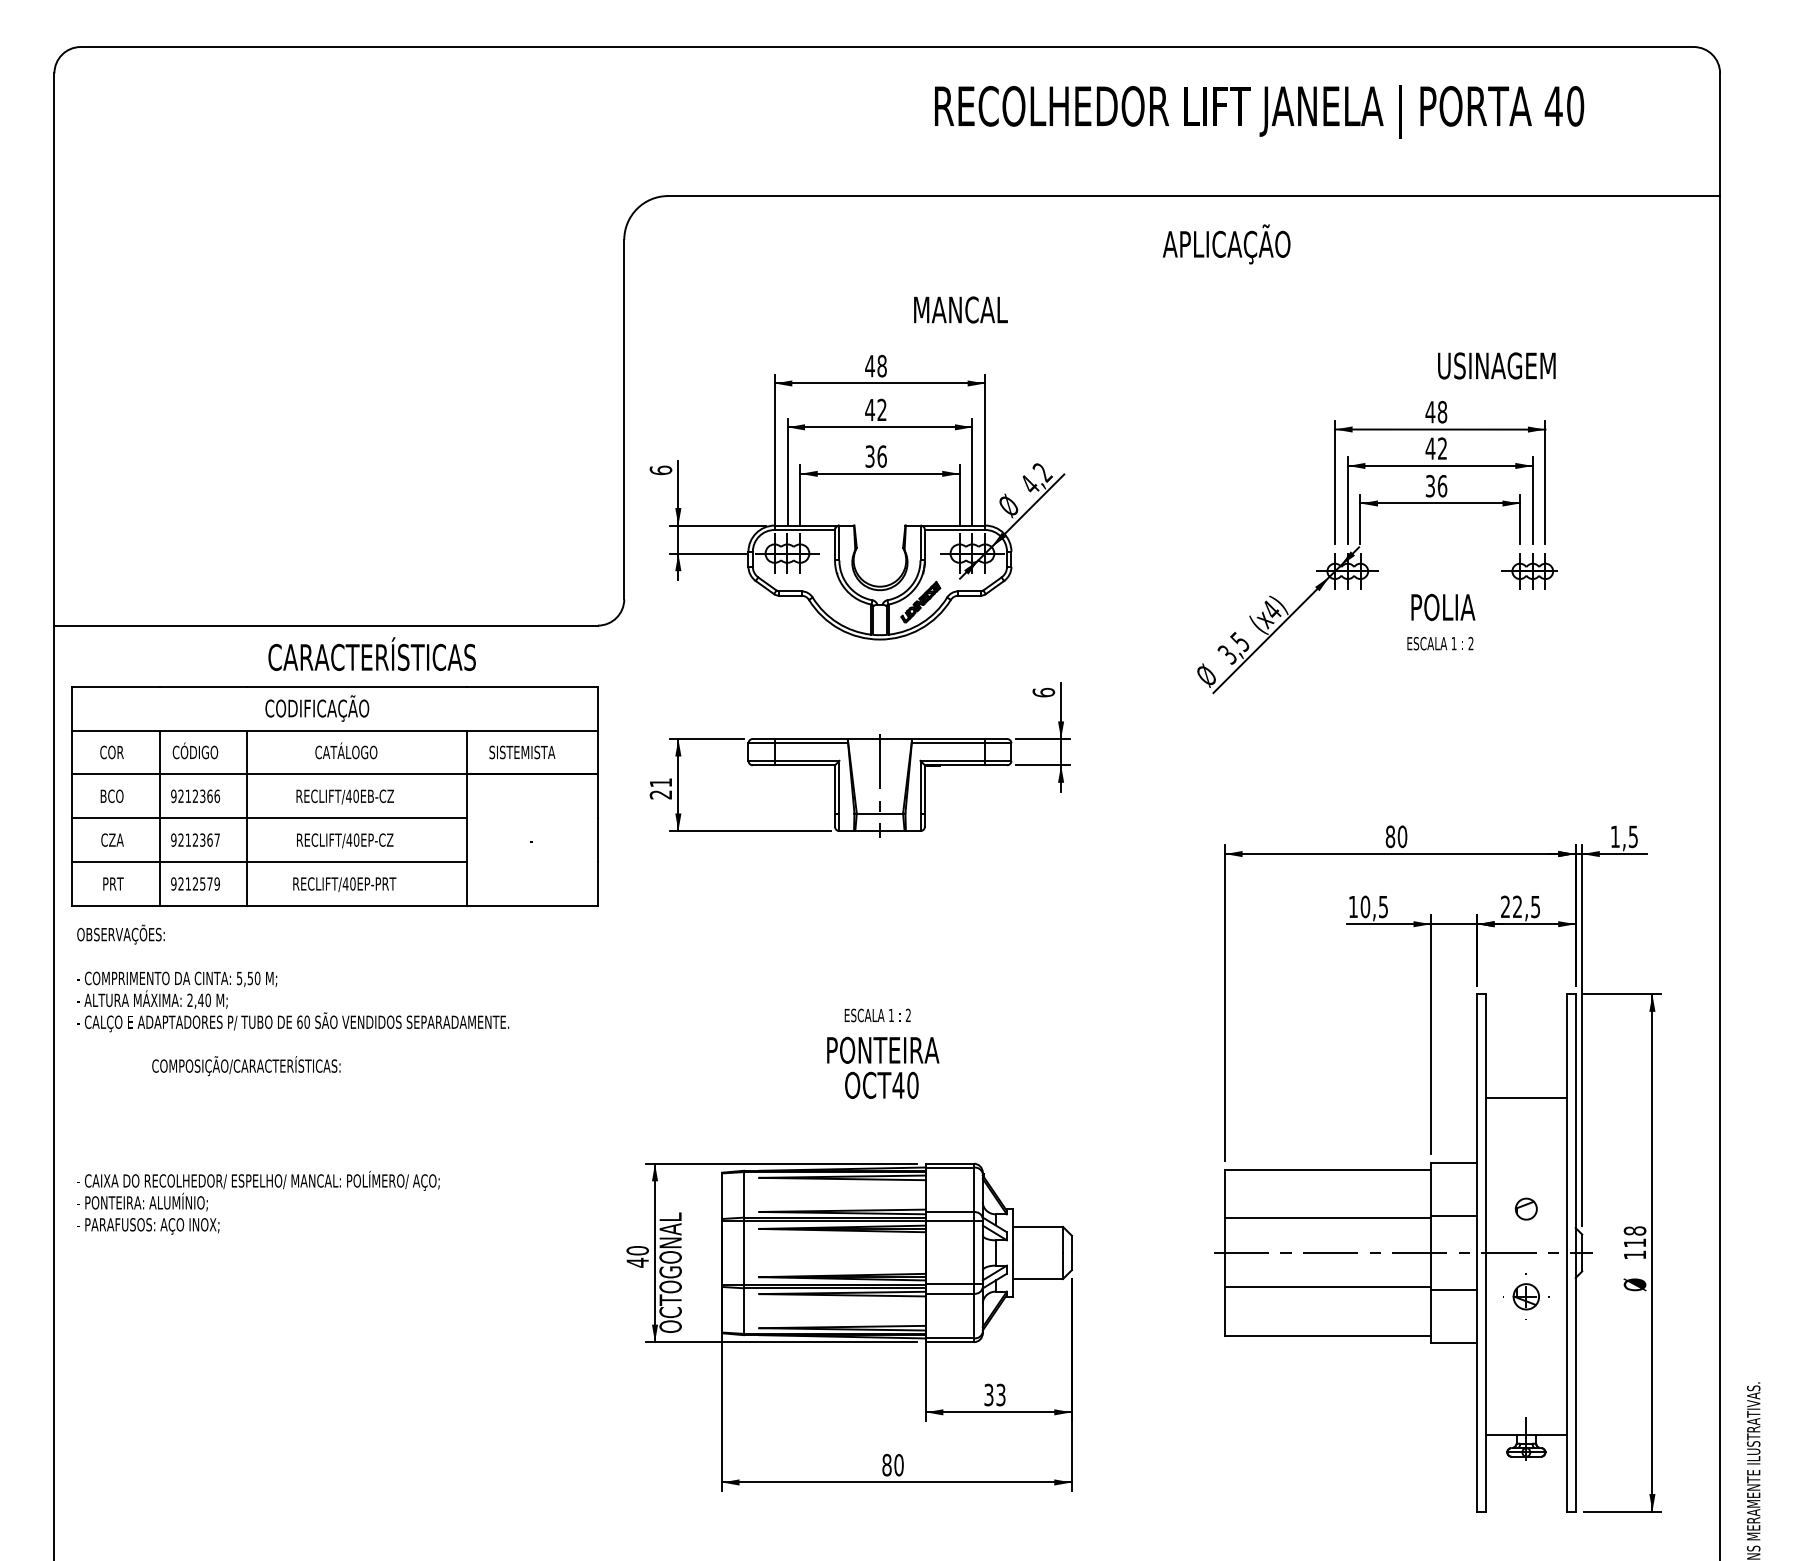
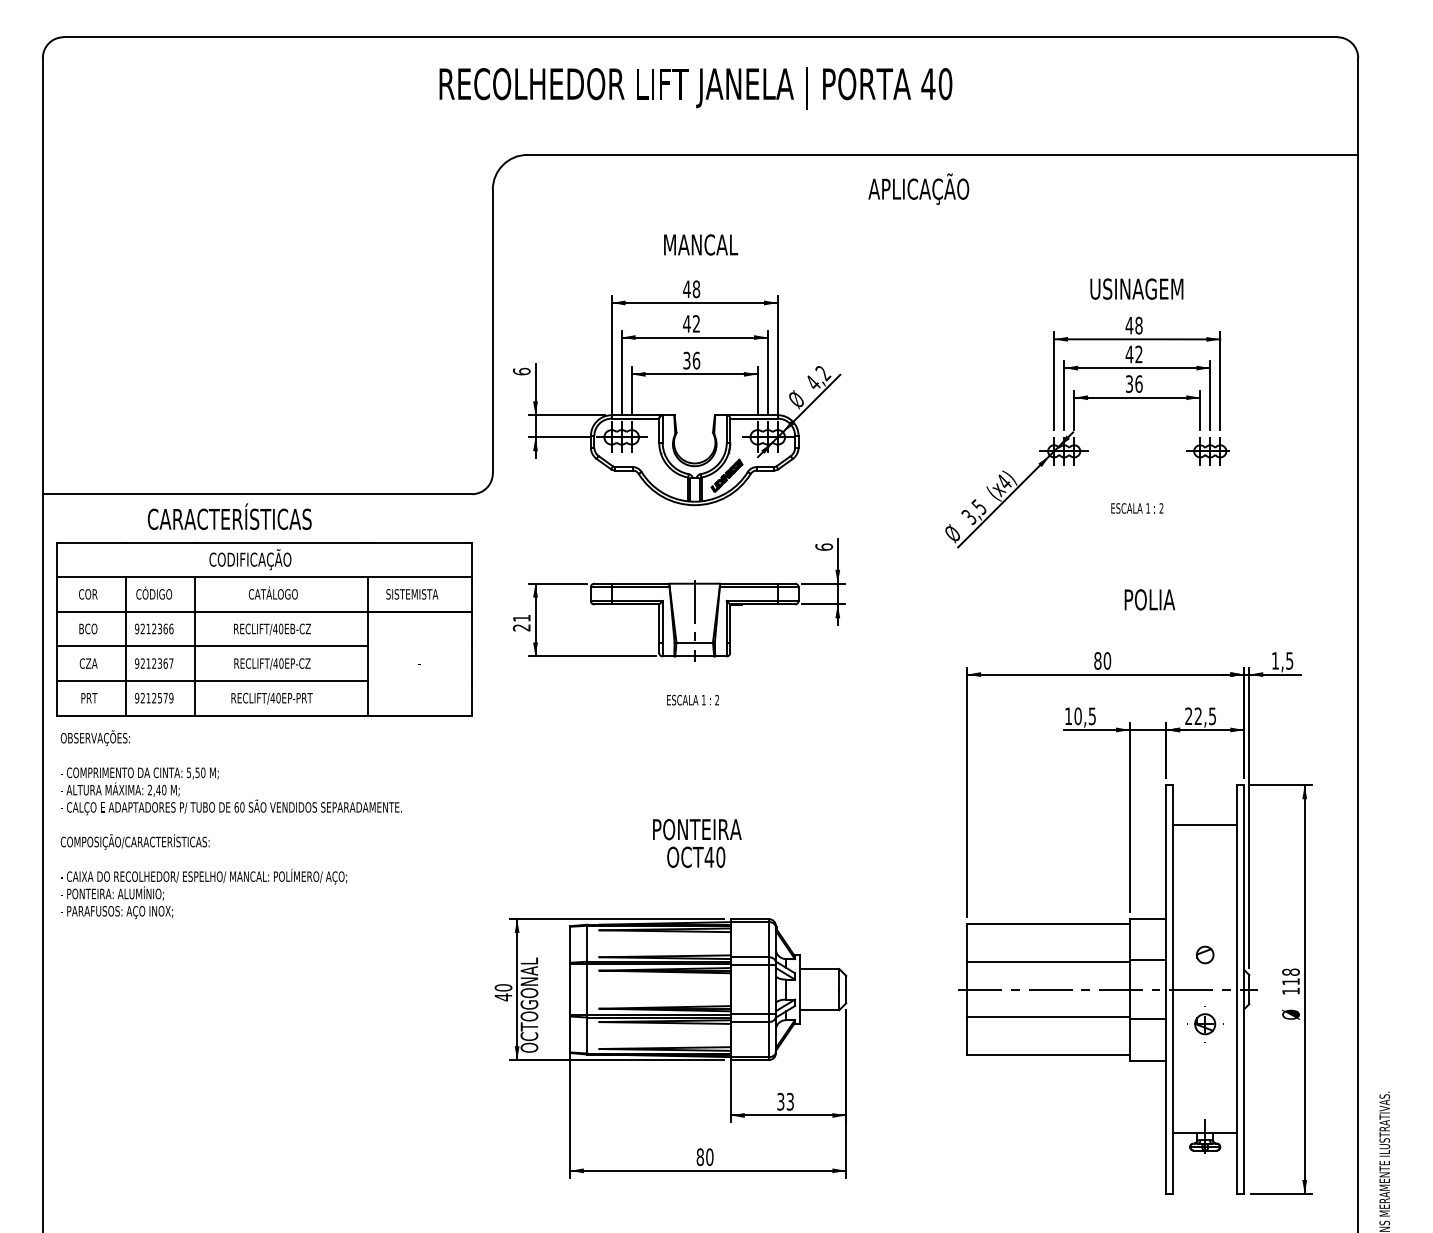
text: (1259, 111) -> (695, 88), moved
text: (1226, 244) -> (918, 189), moved
text: (960, 309) -> (700, 244), moved
text: (1496, 365) -> (1136, 288), moved
text: (1443, 606) -> (1150, 599), moved
text: (371, 653) -> (229, 516), moved
text: (877, 1015) -> (692, 700), moved
text: (246, 1066) -> (135, 842), moved
line: (1525, 1097) -> (1204, 824), moved
text: (258, 1202) -> (203, 893), moved

